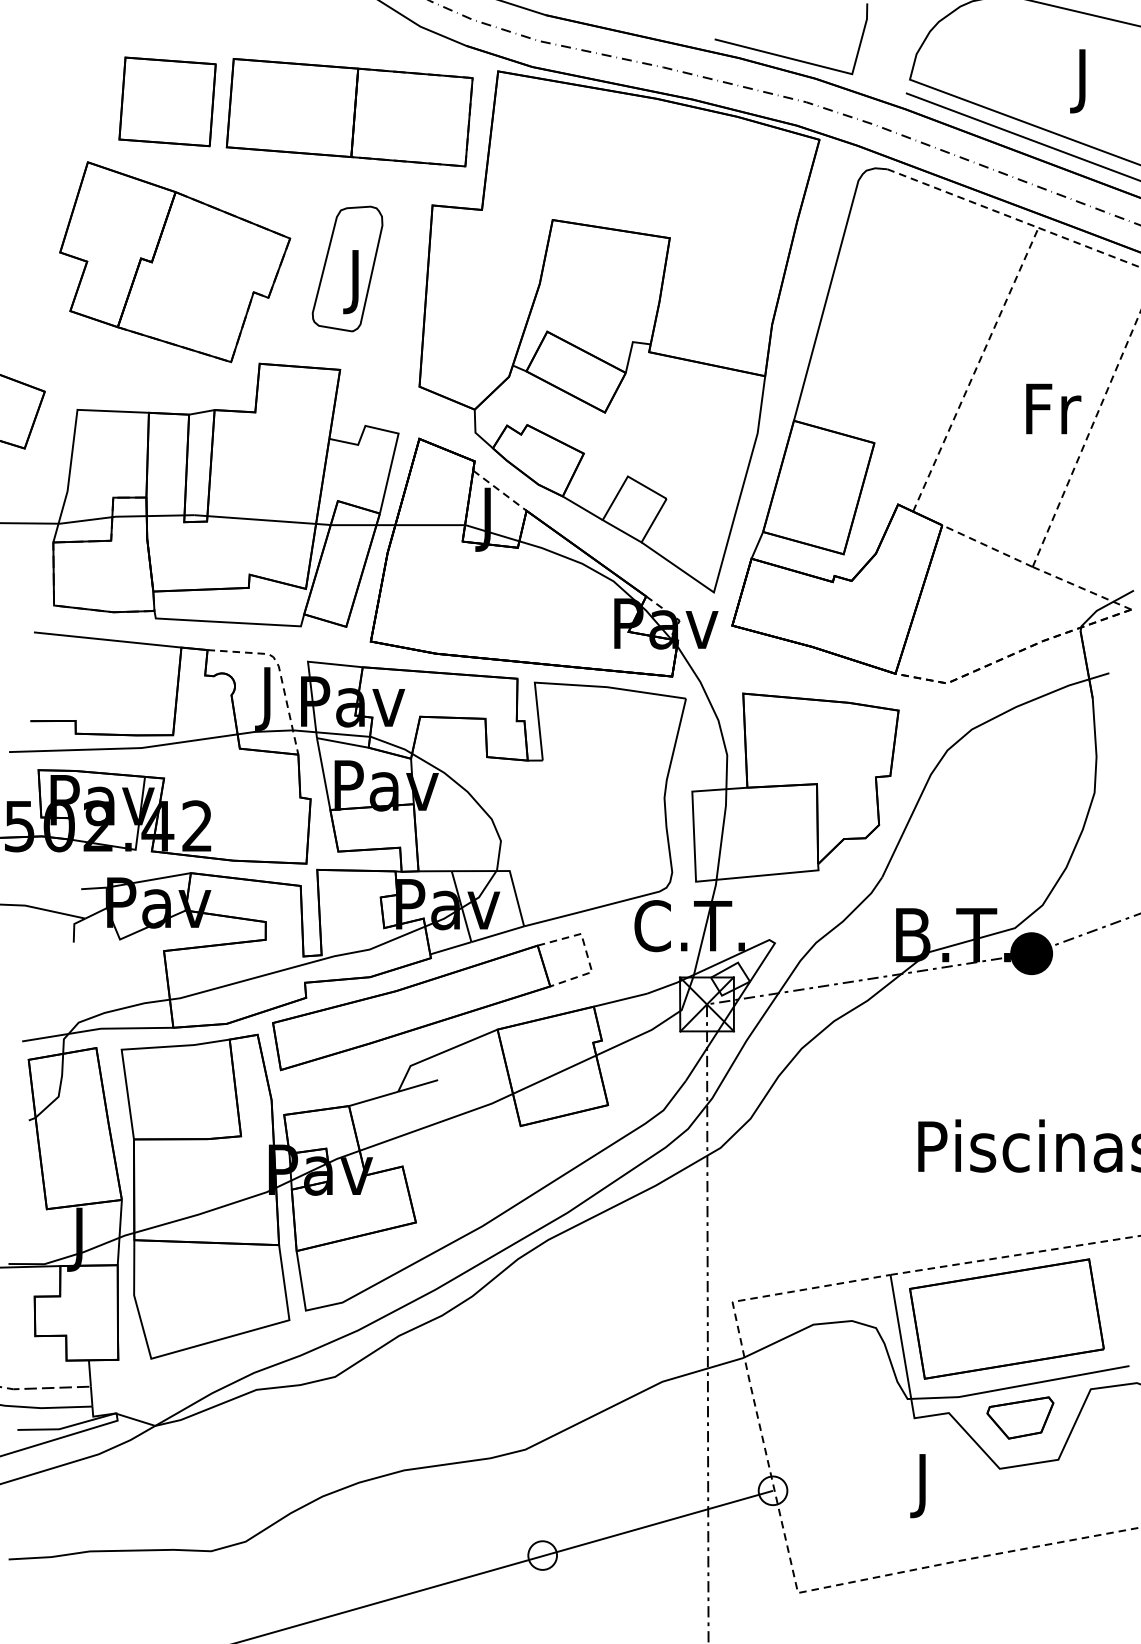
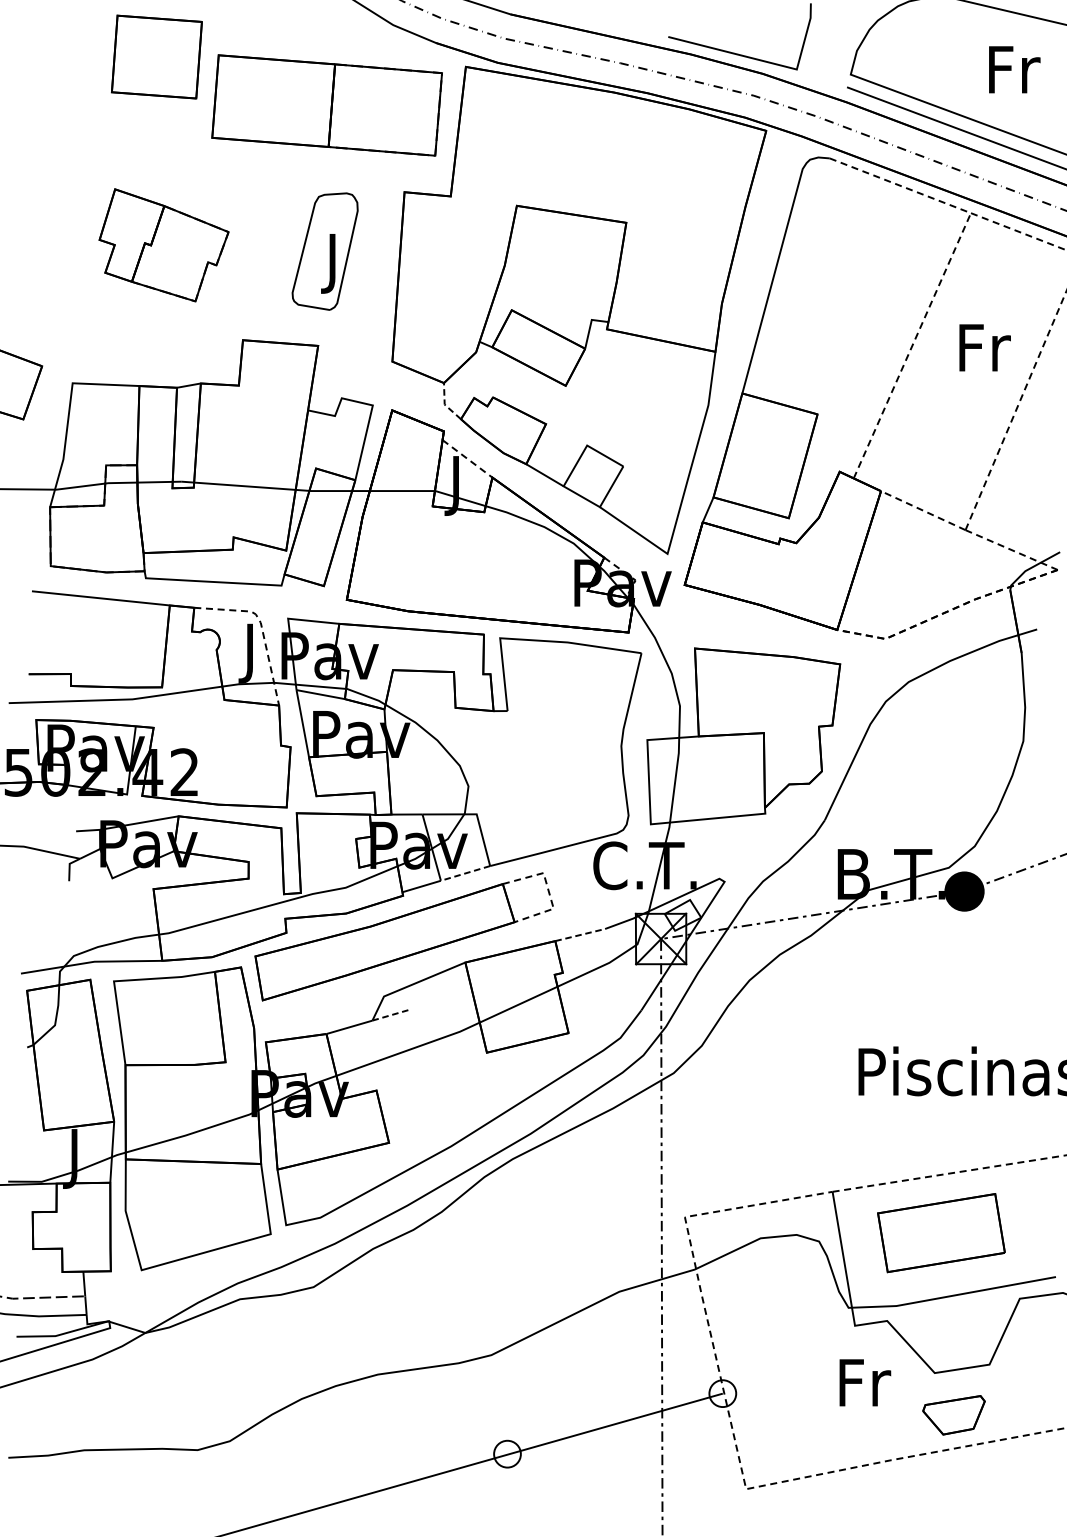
text: (1084, 81) -> (1013, 76), J -> Fr
part: (167, 101) -> (156, 56), moved
part: (175, 262) -> (164, 245), size x0.6
text: (1053, 408) -> (984, 347), moved
line: (475, 432) -> (444, 404), solid -> dashed
line: (497, 934) -> (465, 873), solid -> dashed
line: (620, 1000) -> (580, 935), solid -> dashed
line: (418, 1085) -> (391, 1014), solid -> dashed
part: (1006, 1318) -> (941, 1232), size x0.7
part: (1020, 1417) -> (954, 1414), moved
text: (925, 1486) -> (865, 1389), J -> Fr

